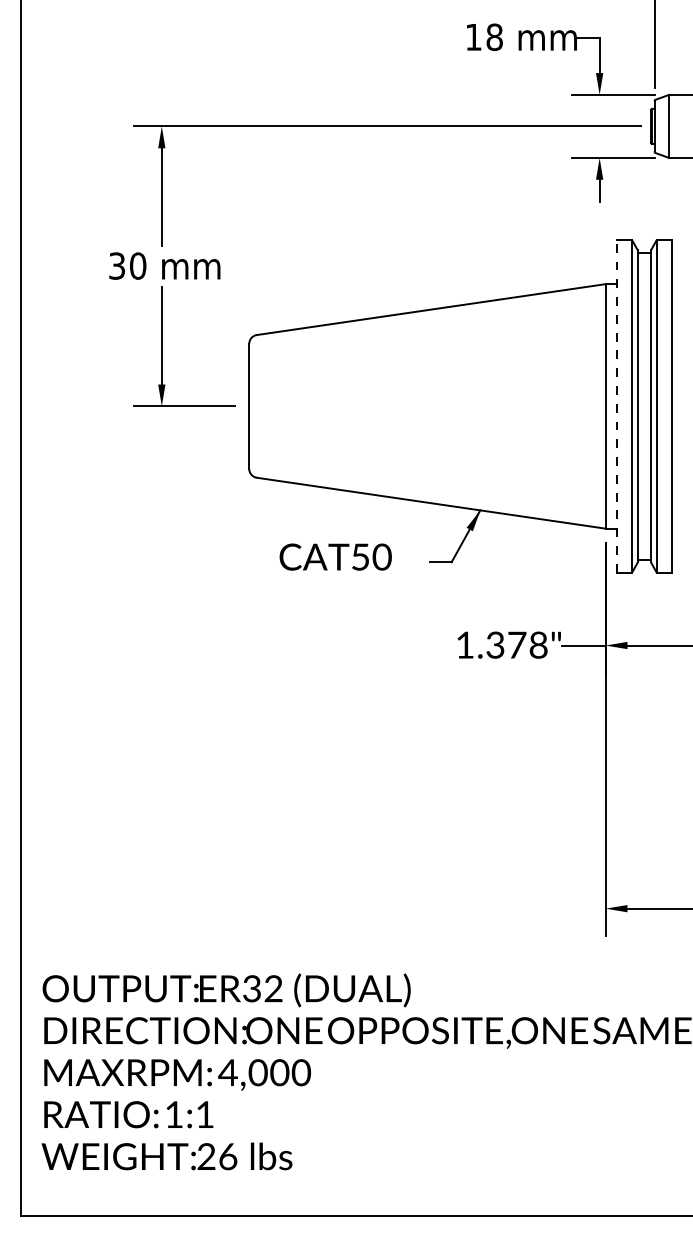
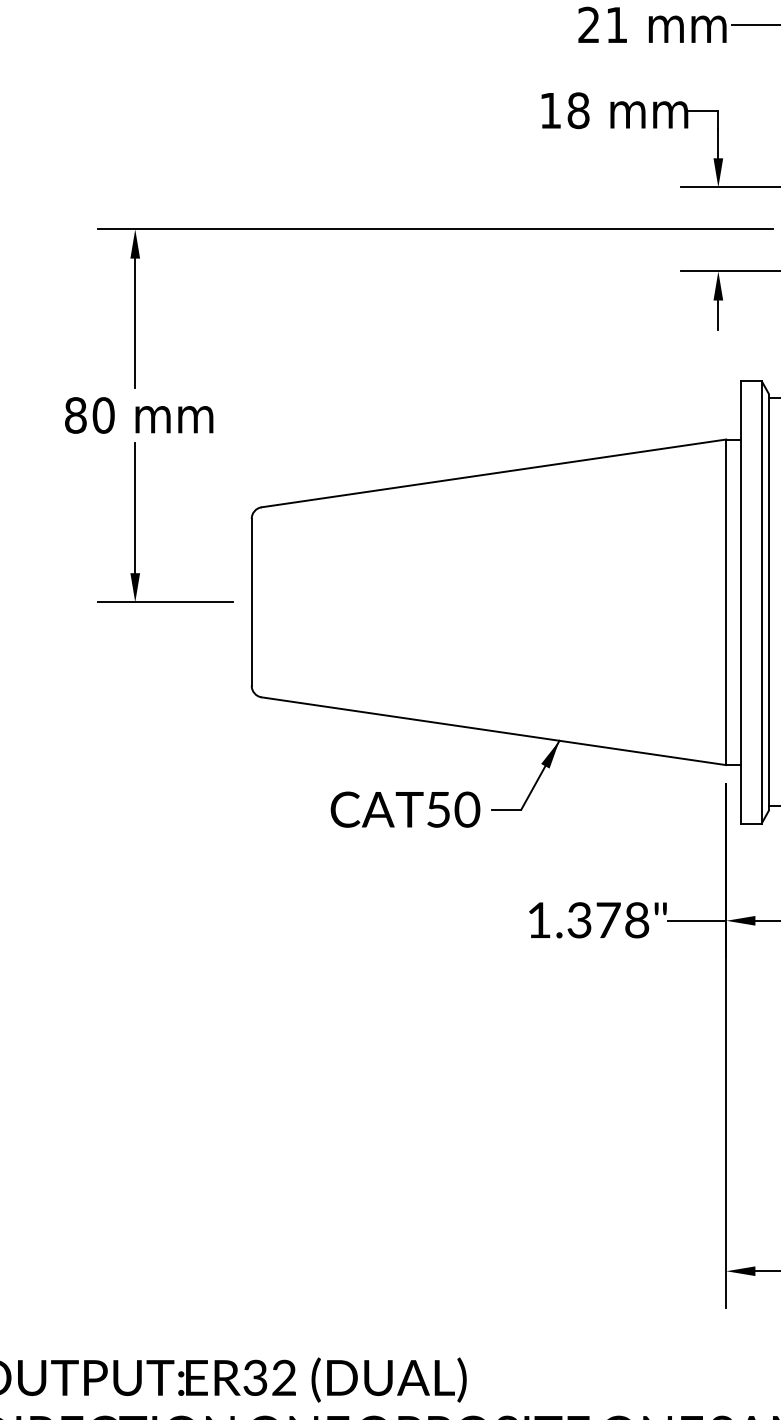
text: (117, 265) -> (76, 414), 30 -> 80
line: (616, 405) -> (740, 601), dashed -> solid
text: (335, 556) -> (405, 808), moved

